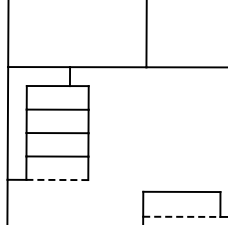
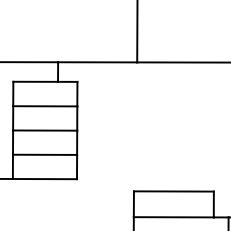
line: (57, 179) -> (45, 178), dashed -> solid
line: (181, 216) -> (173, 216), dashed -> solid

